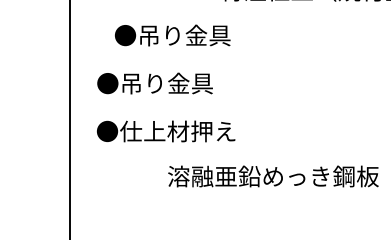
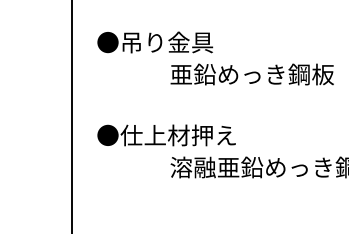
text: (172, 35) -> (155, 42), moved
text: (214, 83) -> (217, 74), ●吊り金具 -> 亜鉛めっき鋼板
text: (166, 131) -> (167, 135), moved

